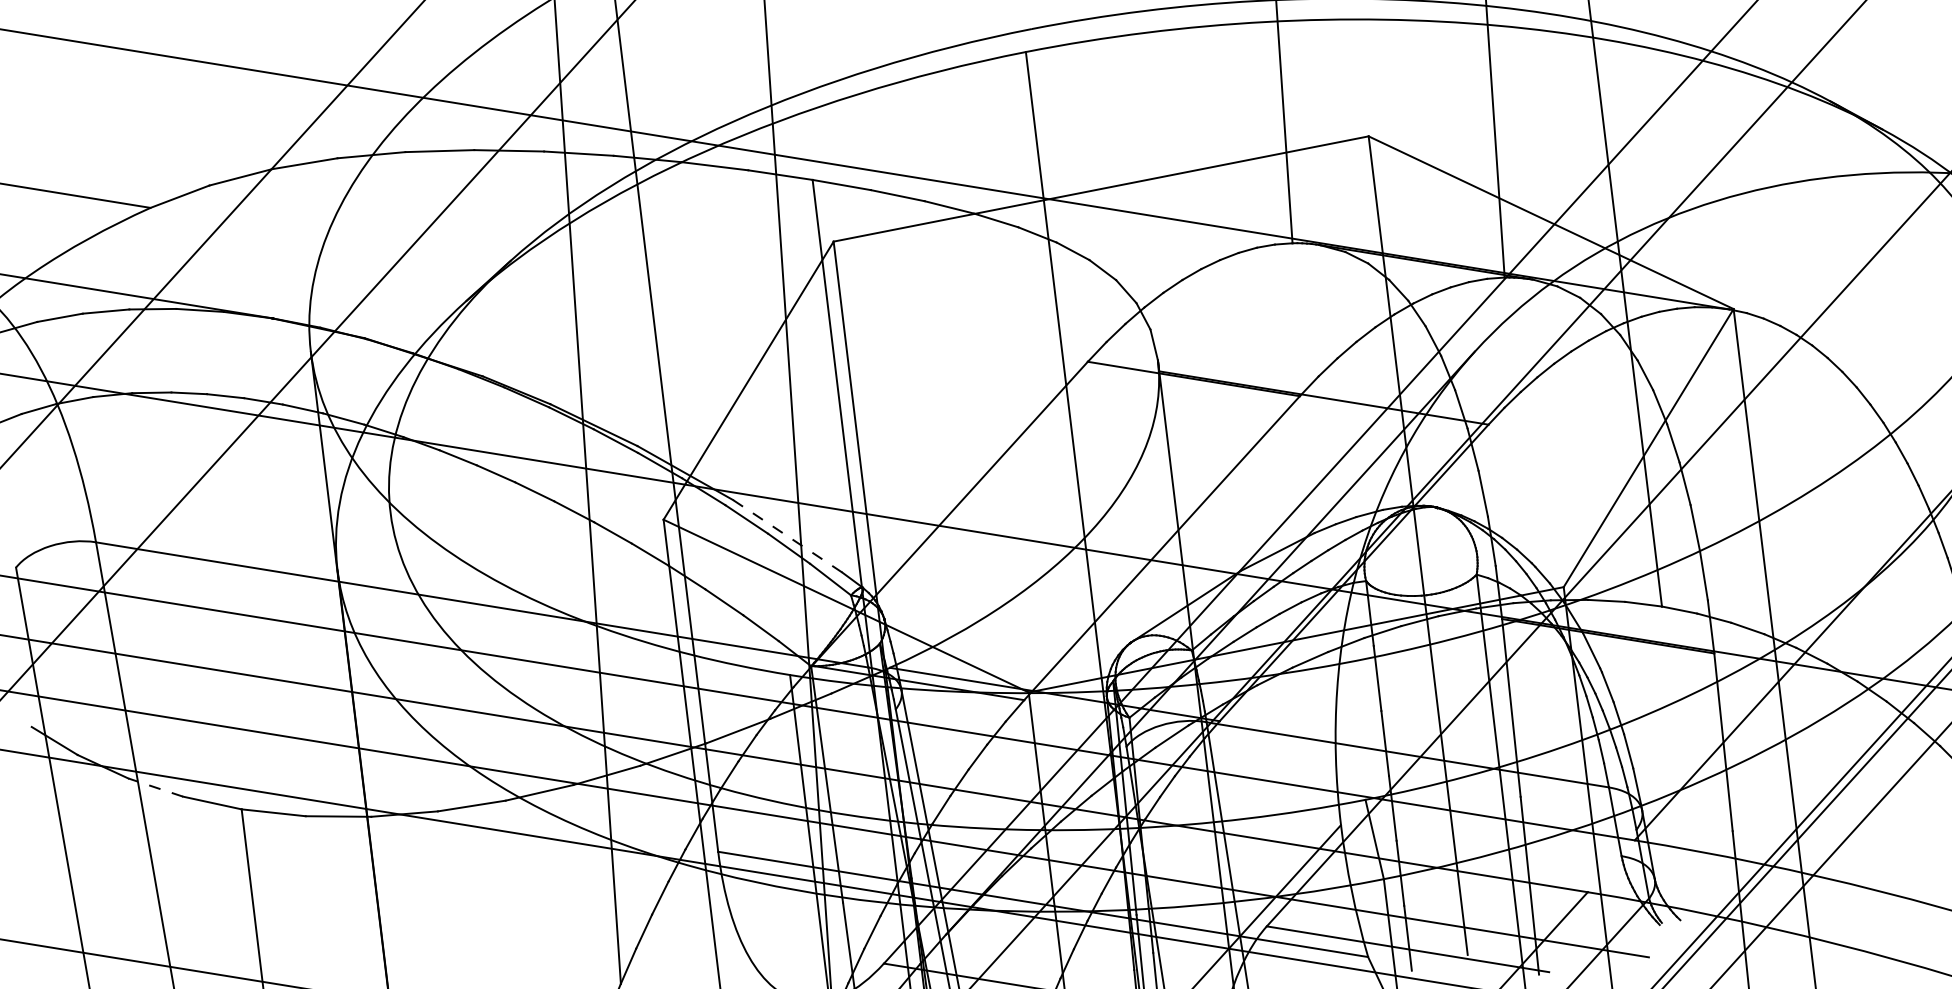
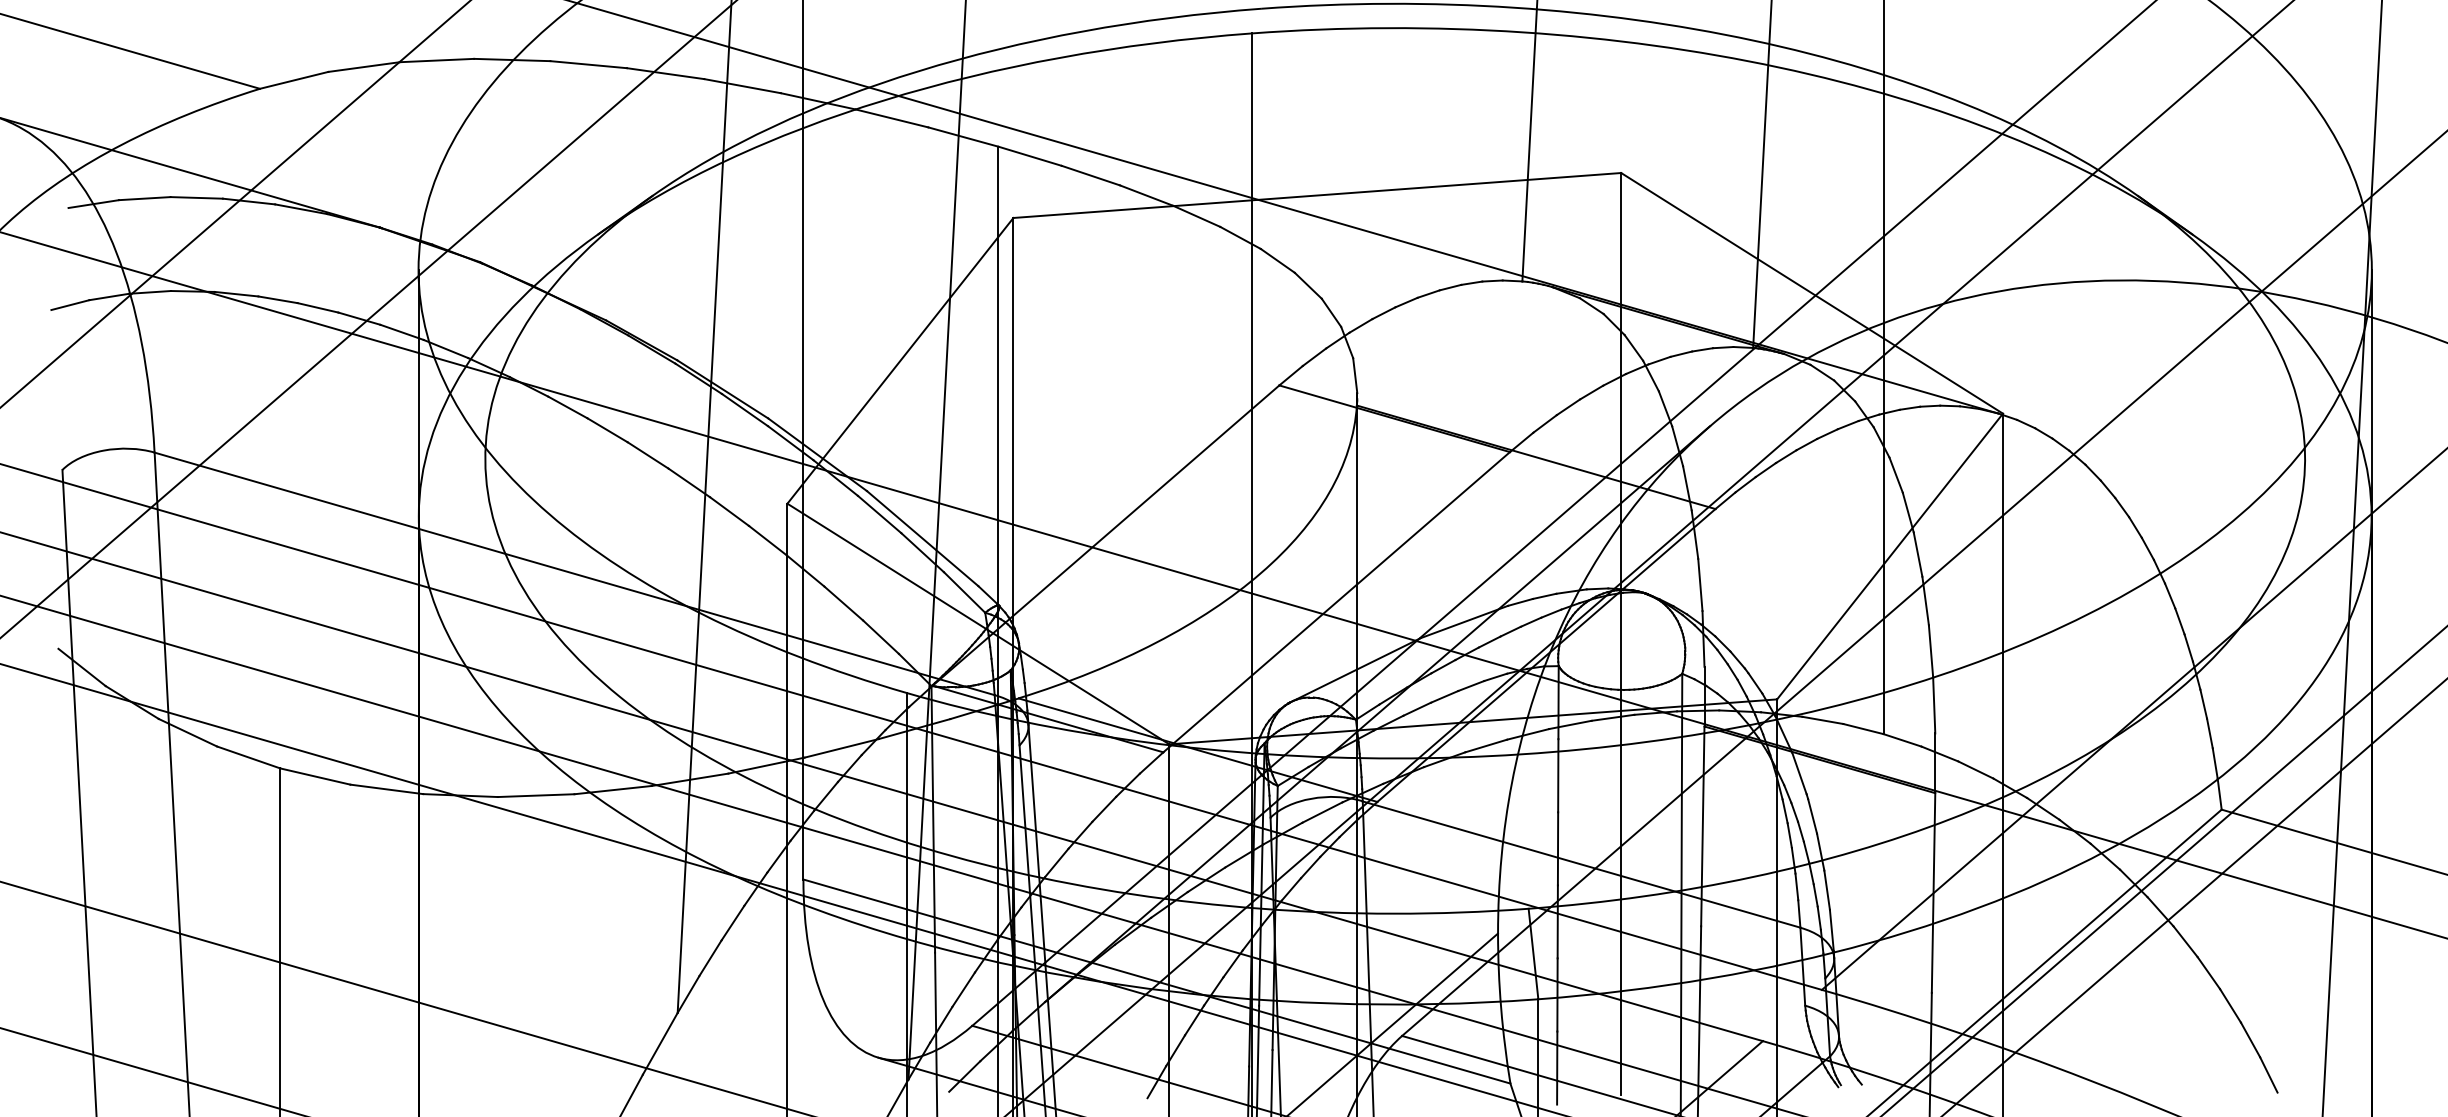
line: (787, 536) -> (922, 538), dashed -> solid
line: (155, 787) -> (187, 732), dashed -> solid

